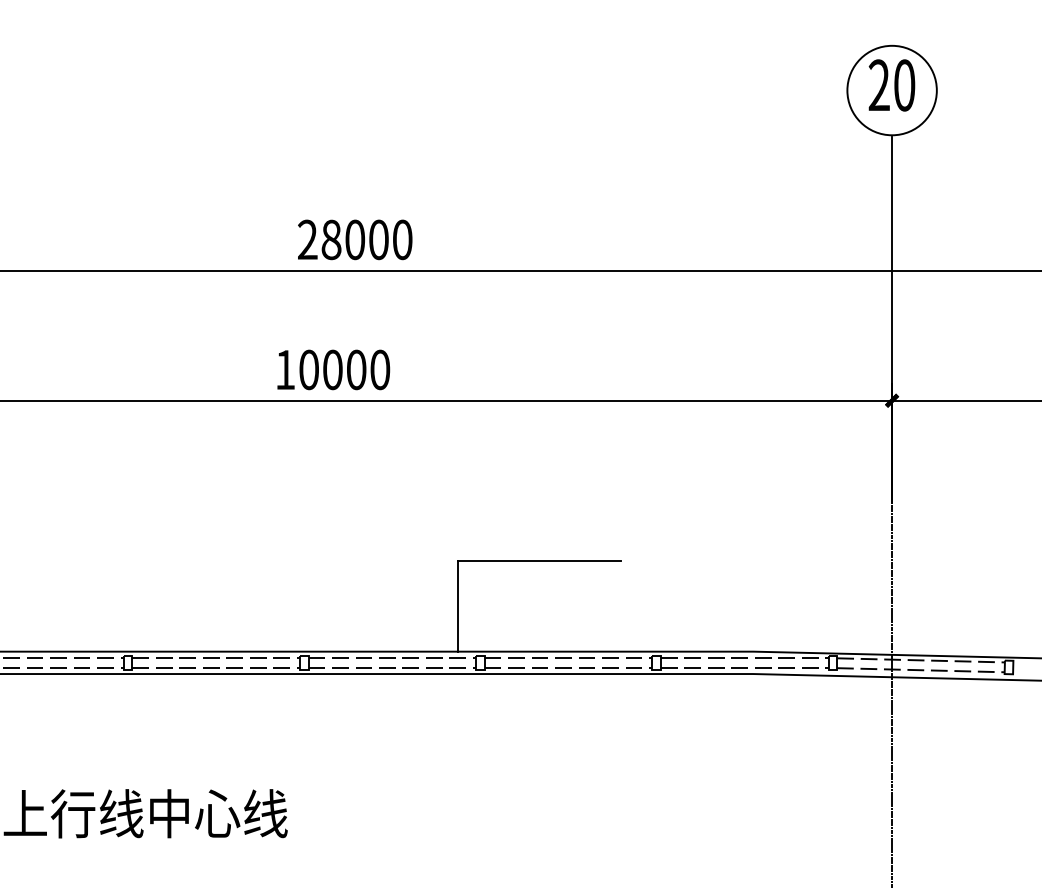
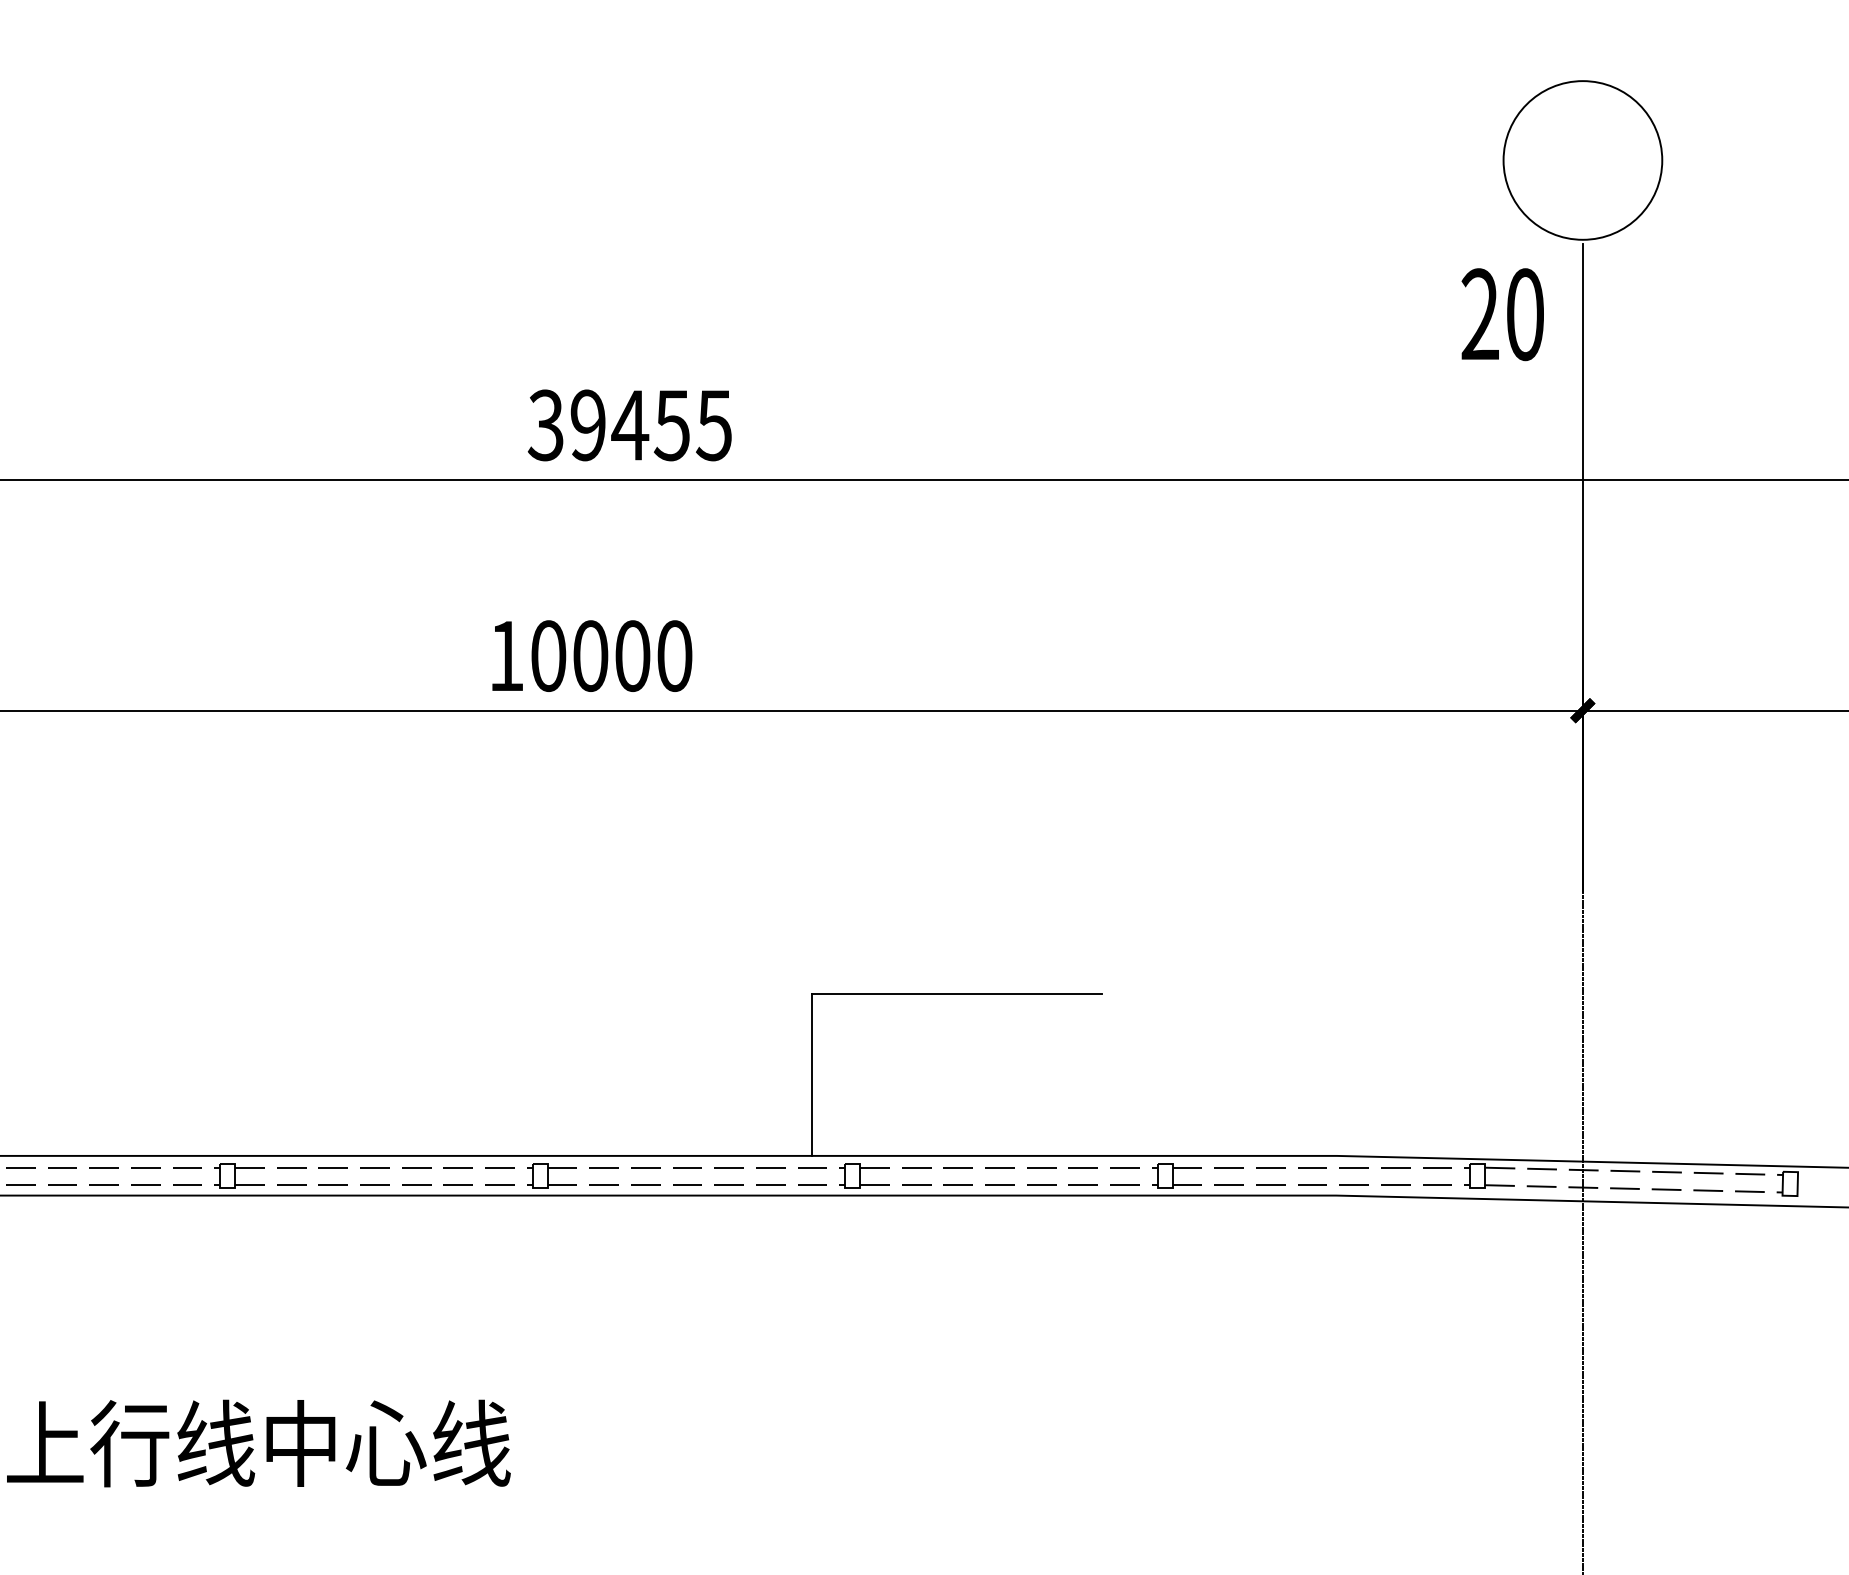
text: (891, 85) -> (1501, 314), moved
text: (354, 239) -> (629, 424), 28000 -> 39455

